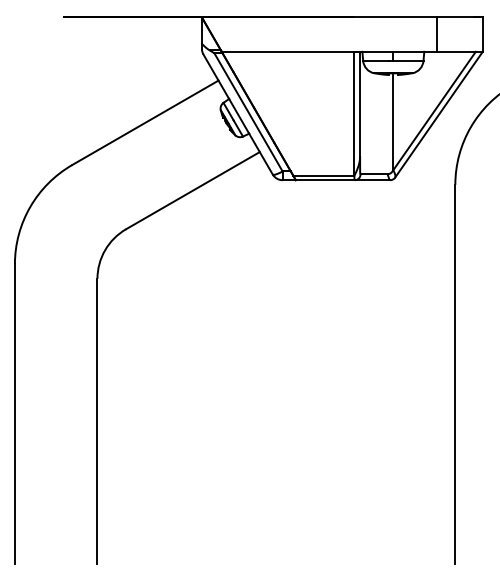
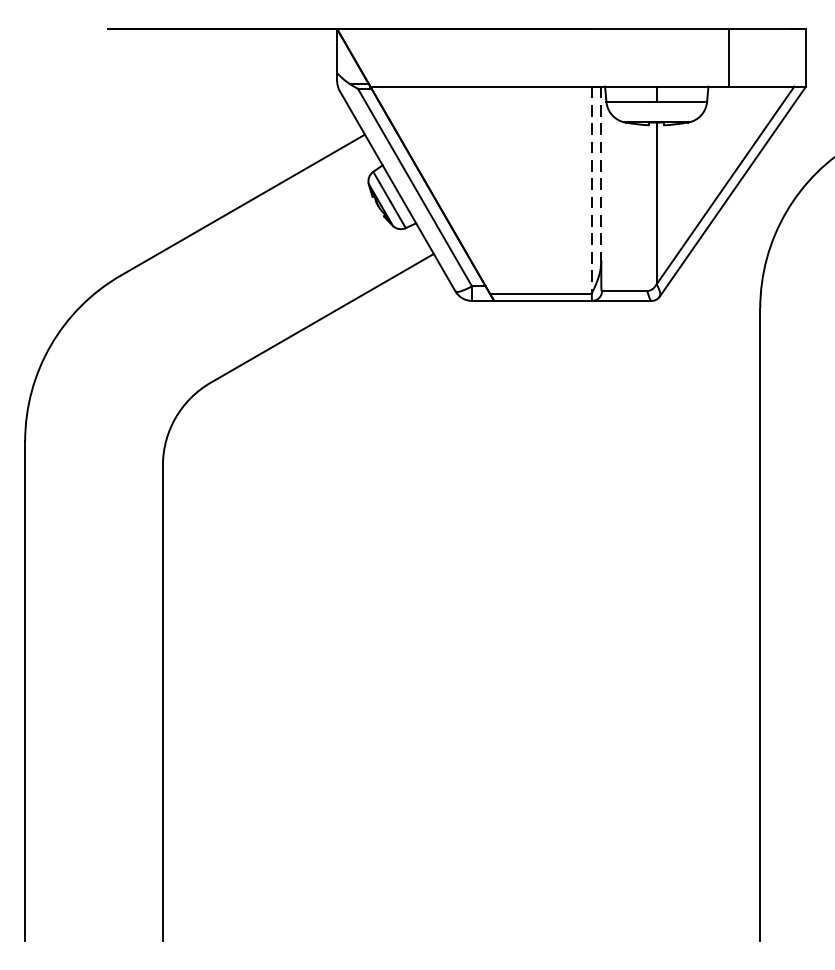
line: (360, 104) -> (601, 174), solid -> dashed
line: (354, 114) -> (591, 191), solid -> dashed

